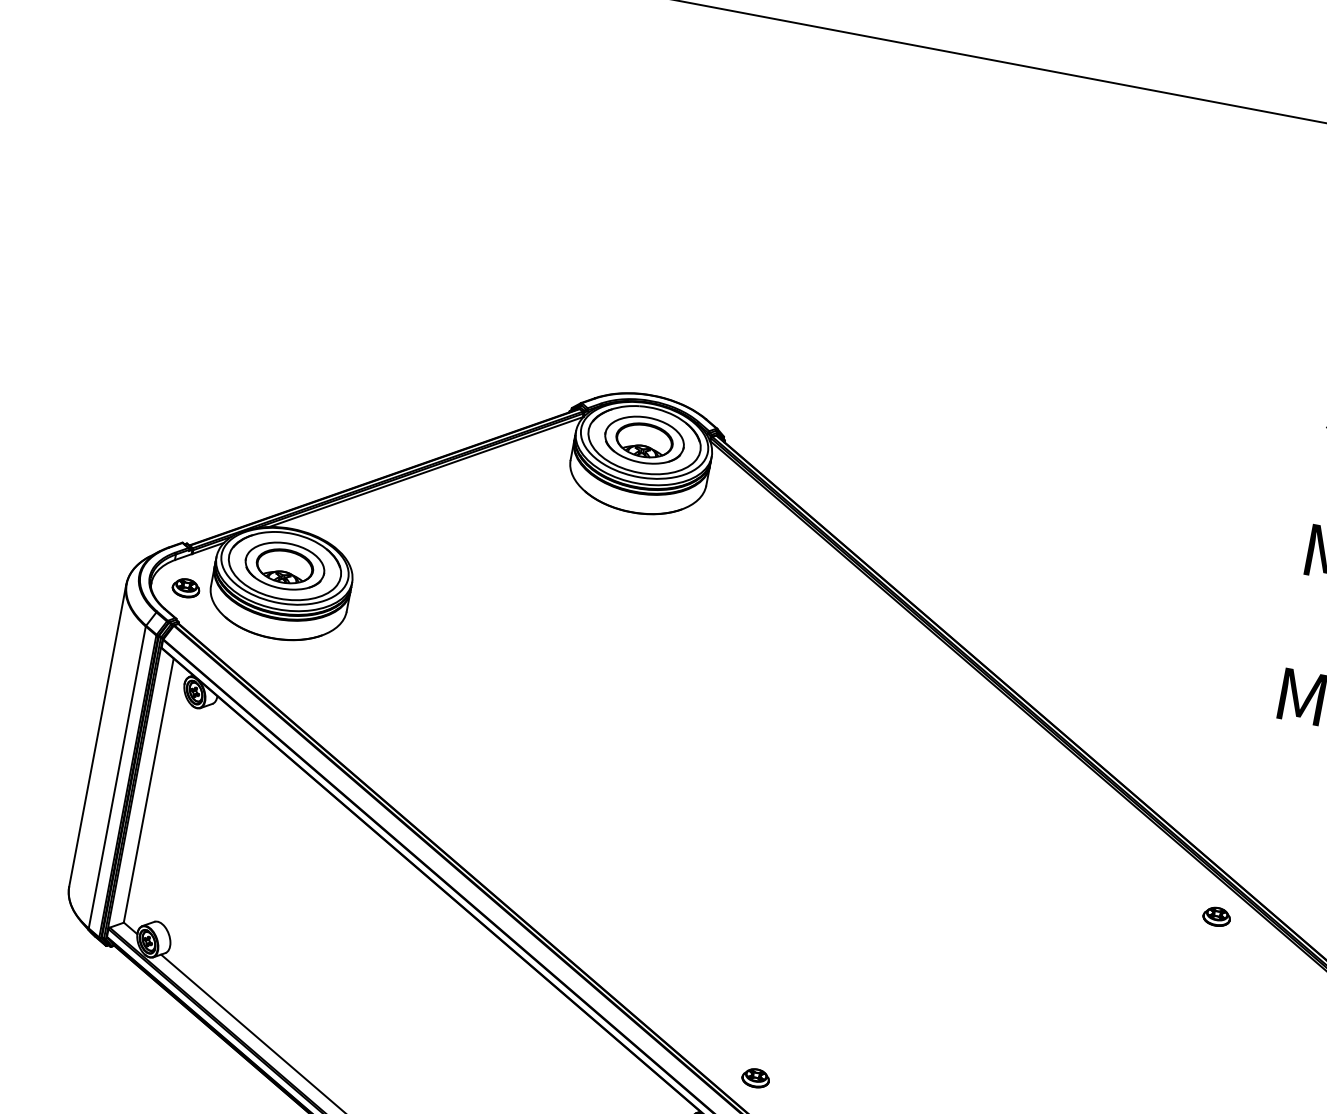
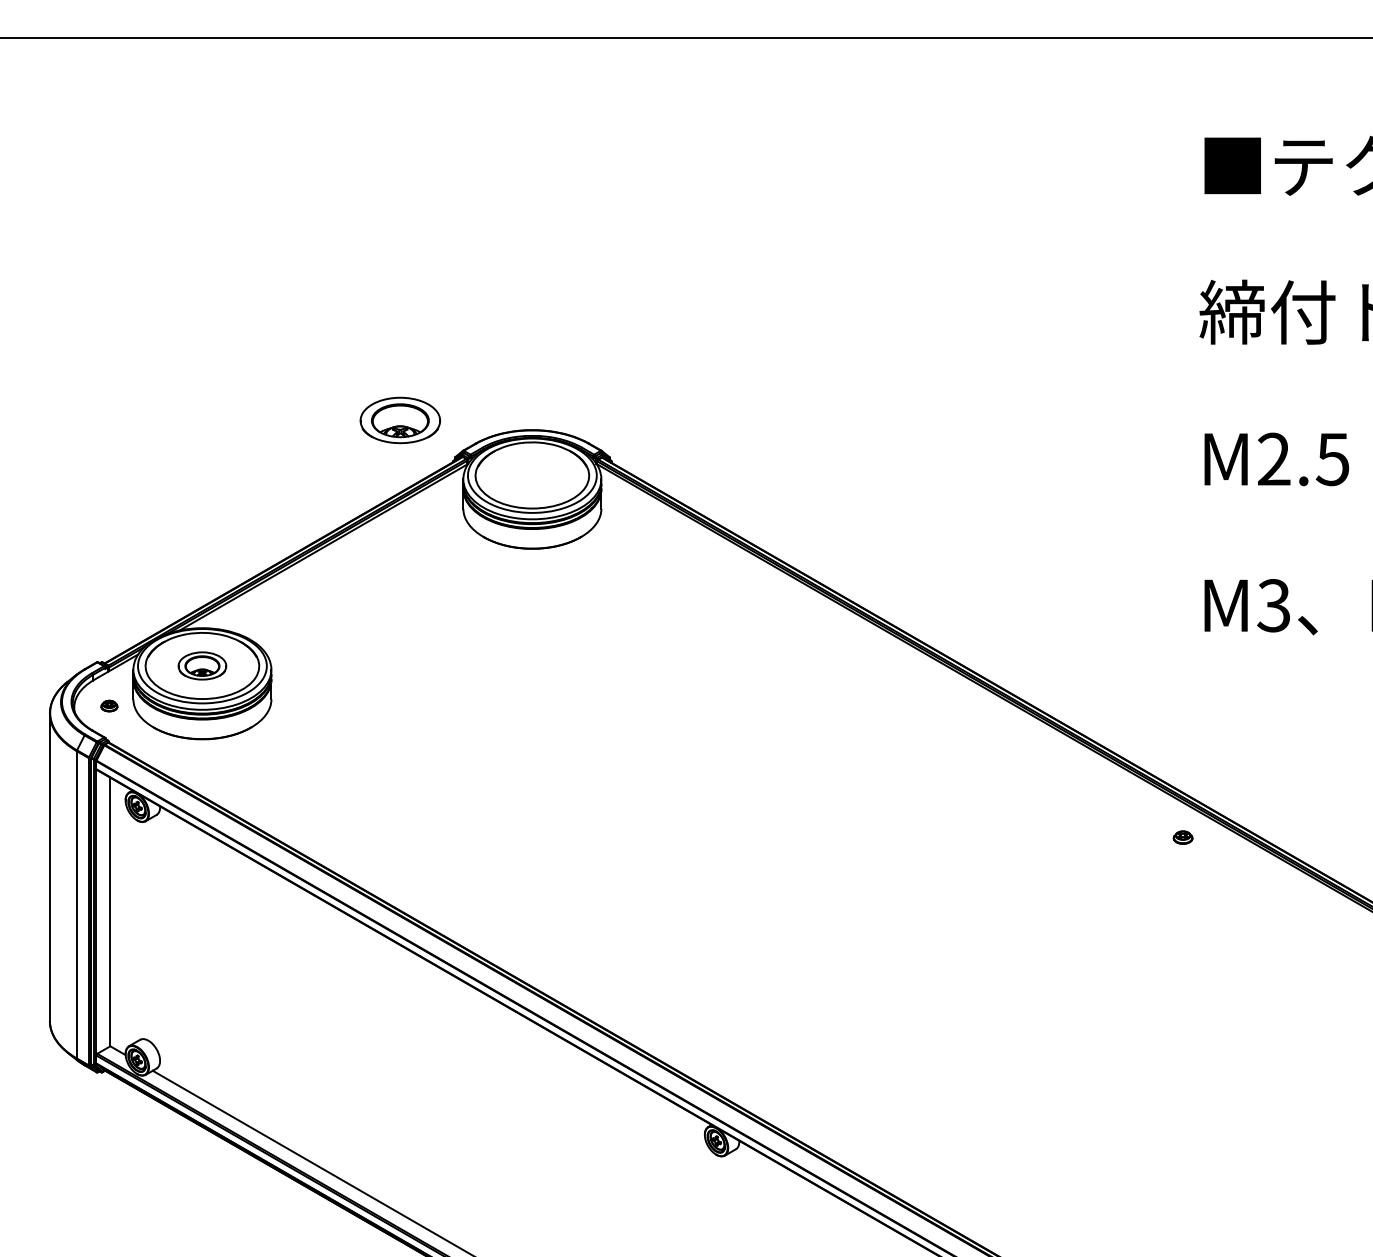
part: (644, 440) -> (400, 420), moved
part: (285, 565) -> (202, 665), size x0.6
part: (186, 587) -> (109, 705), size x0.6
part: (1216, 916) -> (1182, 837), size x0.7
part: (755, 1077) -> (759, 1081), removed

